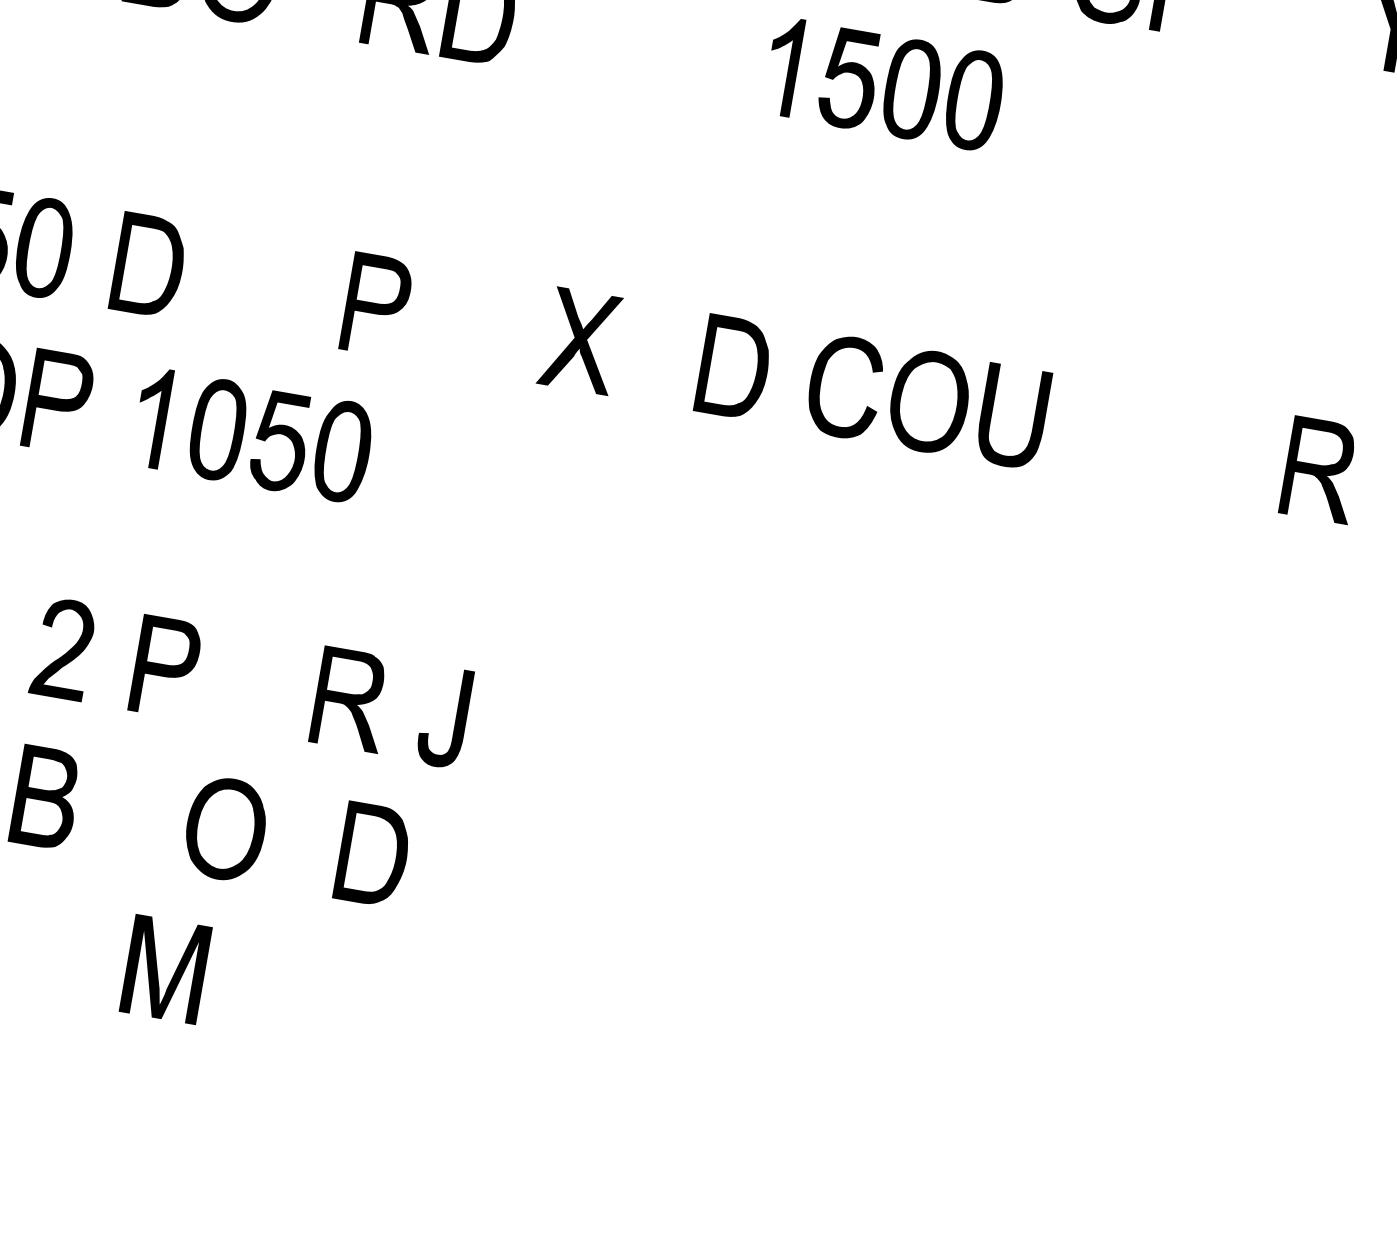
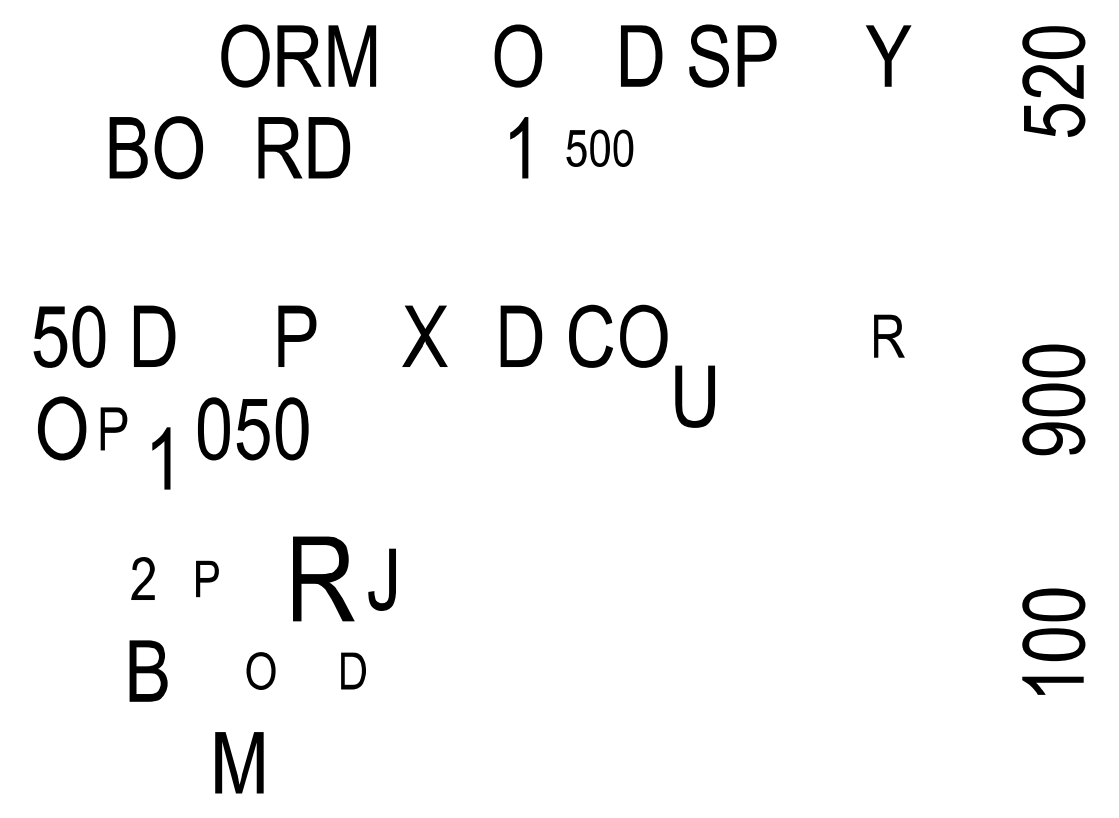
part: (911, 89) -> (599, 148), size x0.6
part: (57, 401) -> (113, 428), size x0.7
part: (992, 413) -> (682, 396), moved
part: (152, 417) -> (161, 458), moved
part: (1321, 468) -> (889, 335), size x0.7
part: (62, 648) -> (142, 578), size x0.7
part: (166, 666) -> (207, 578), size x0.6
part: (351, 698) -> (323, 578), size x1.4
part: (225, 828) -> (260, 670), size x0.6
part: (373, 854) -> (353, 670), size x0.6

